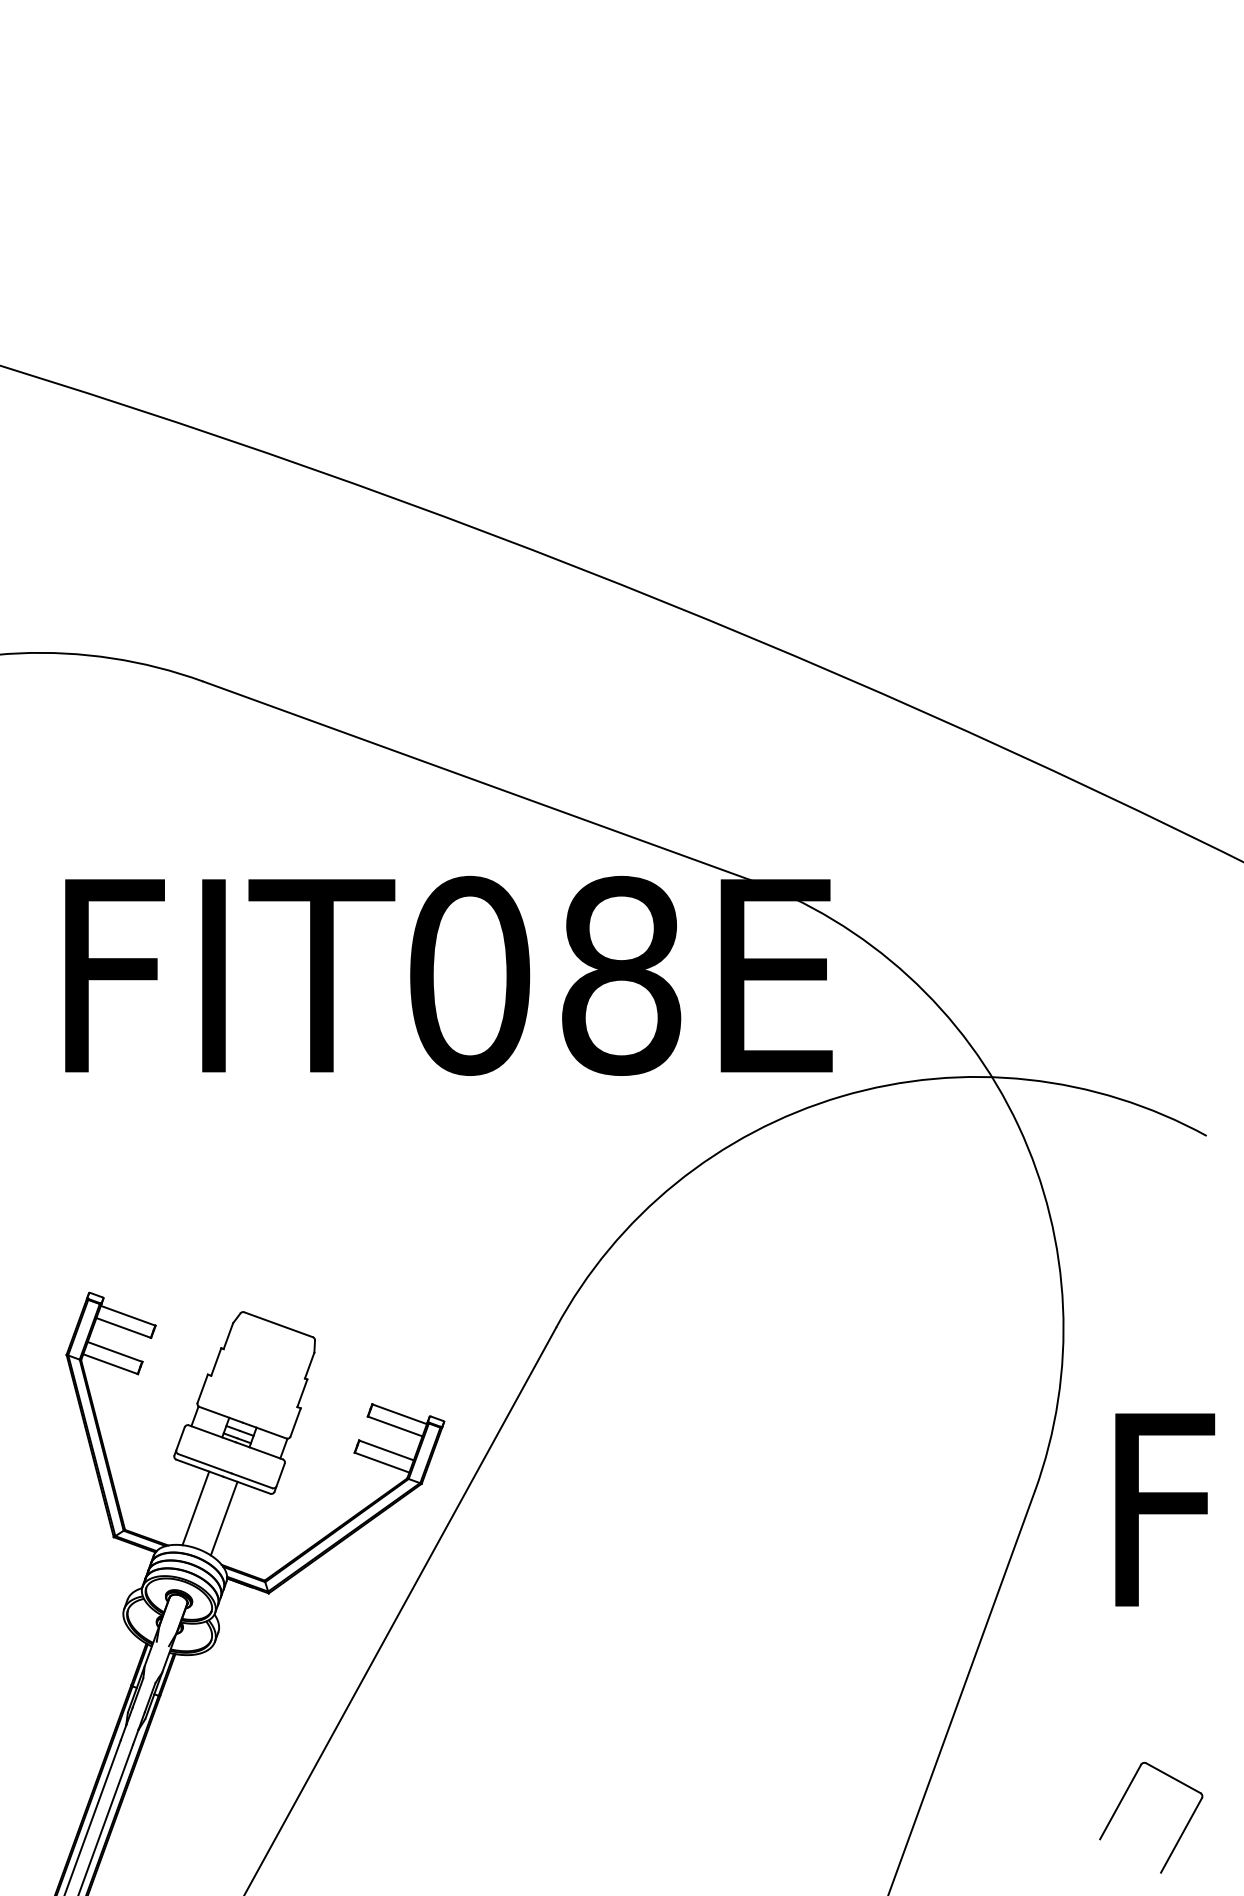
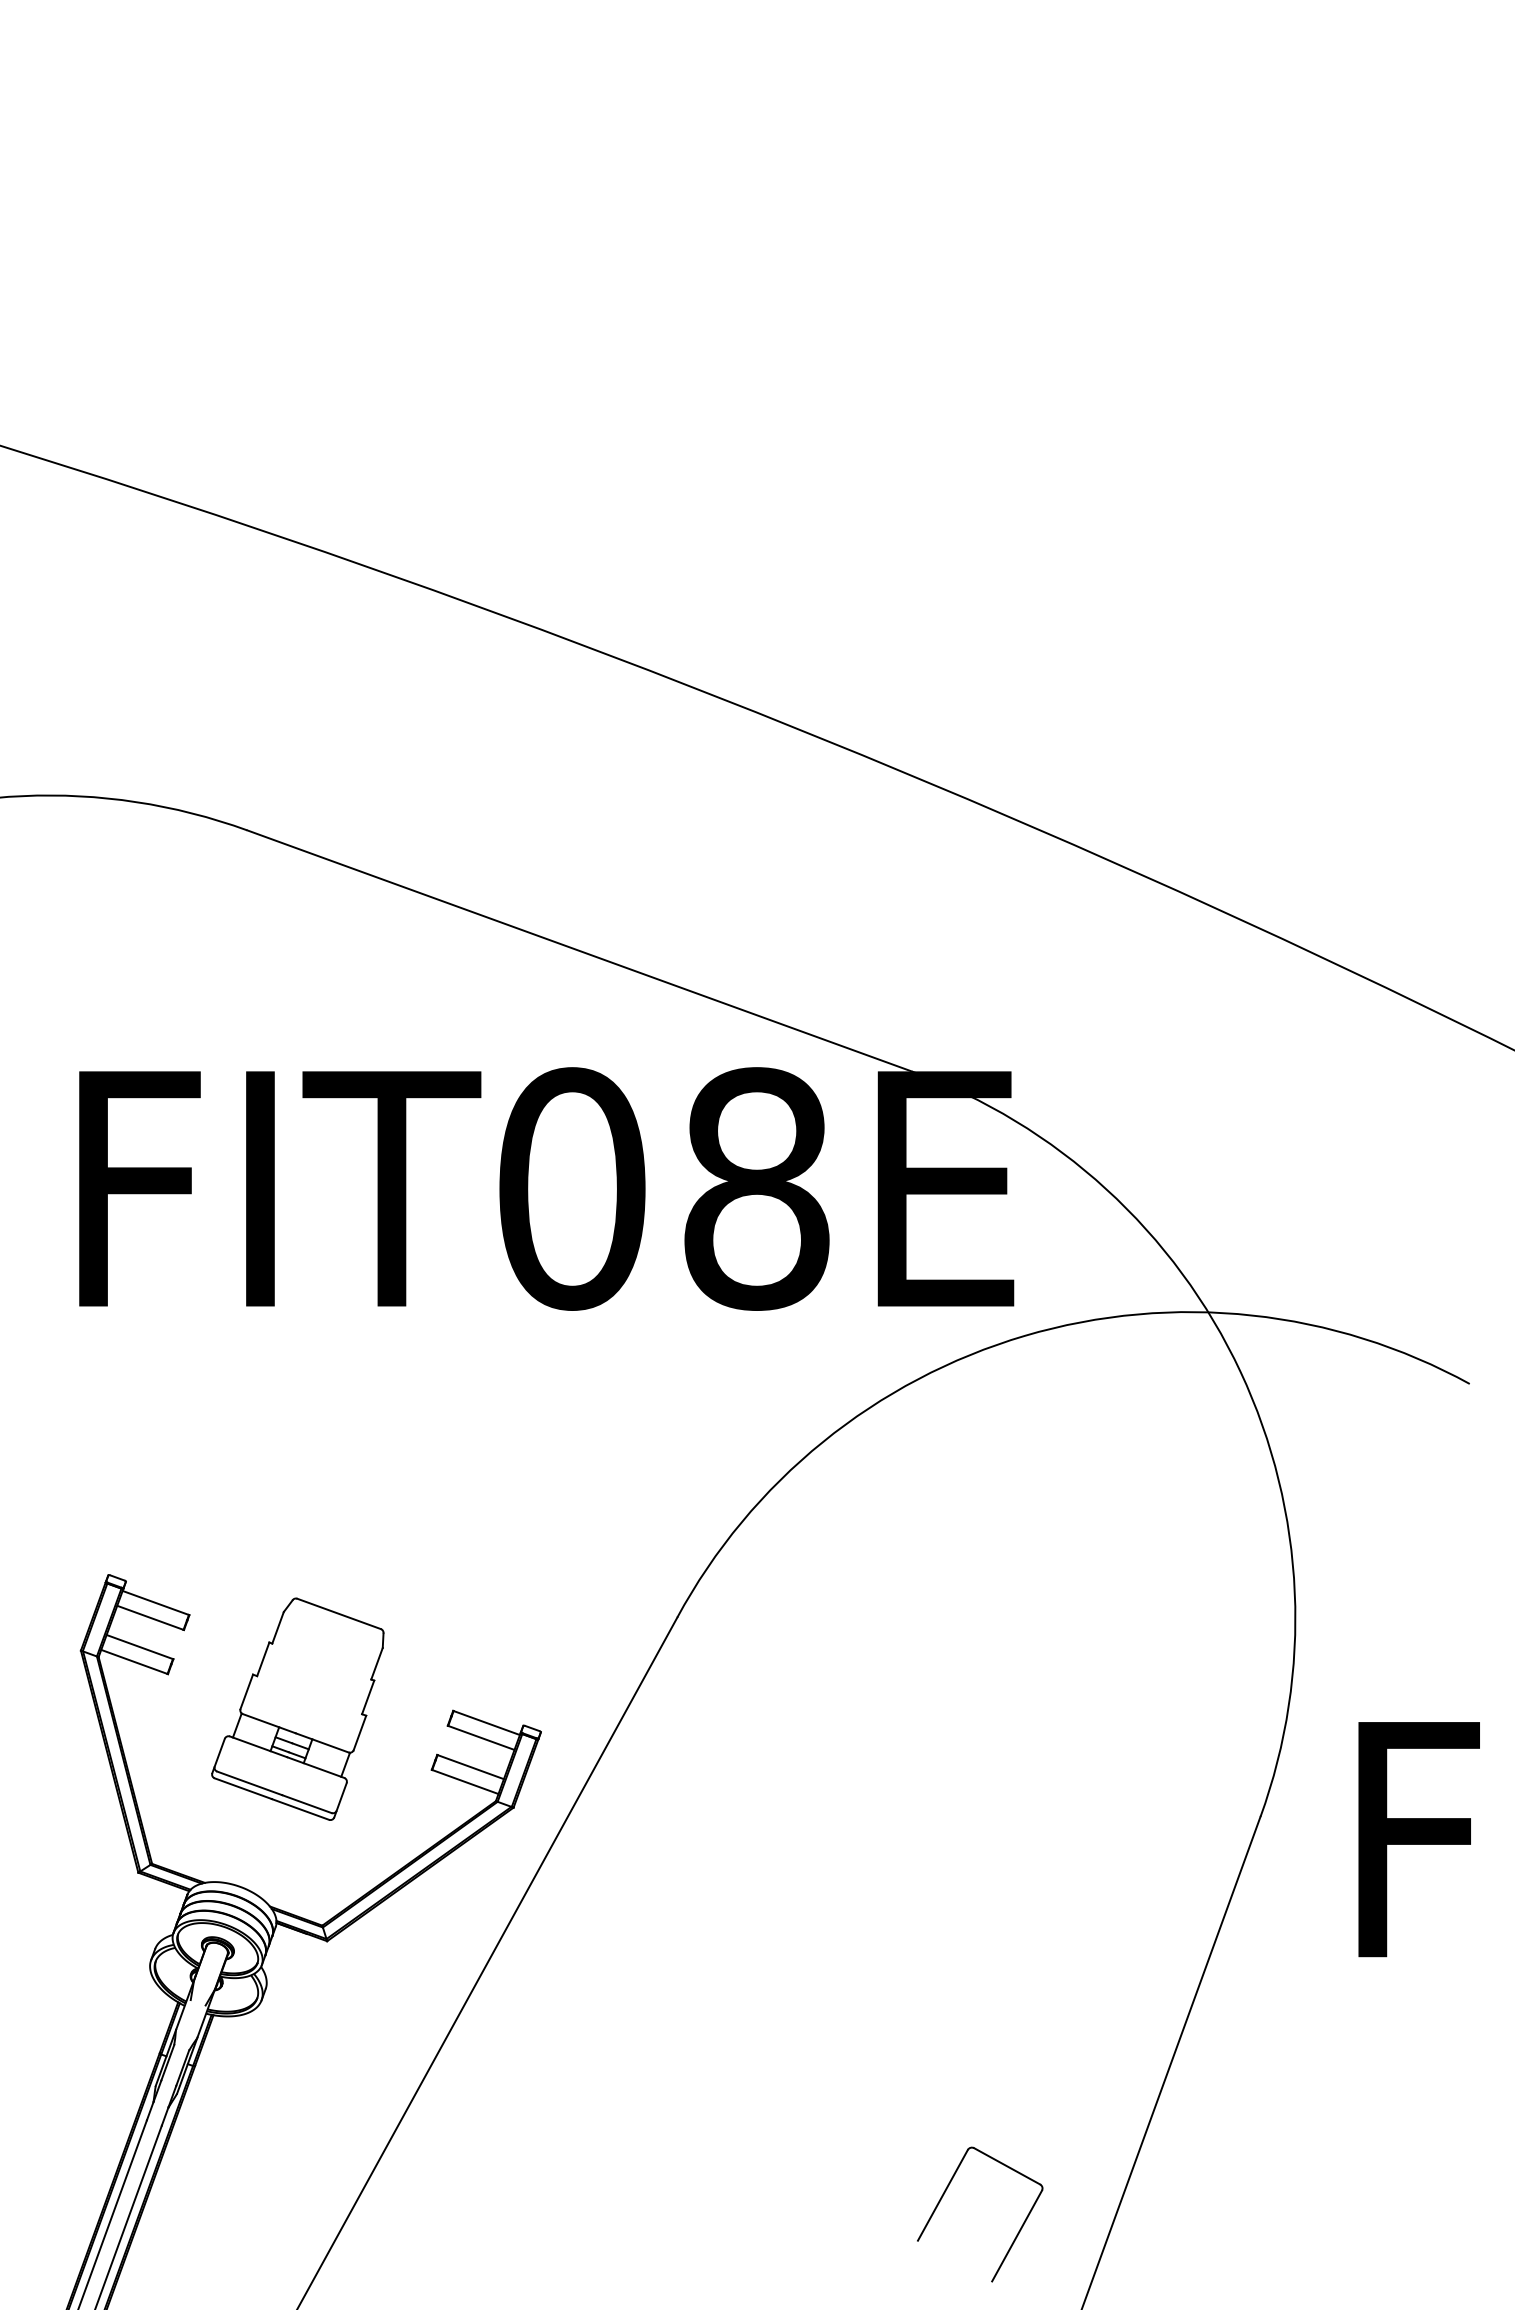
line: (195, 1508) -> (238, 1837), removed
line: (223, 1518) -> (272, 1849), removed
part: (1123, 1798) -> (946, 2191), moved

